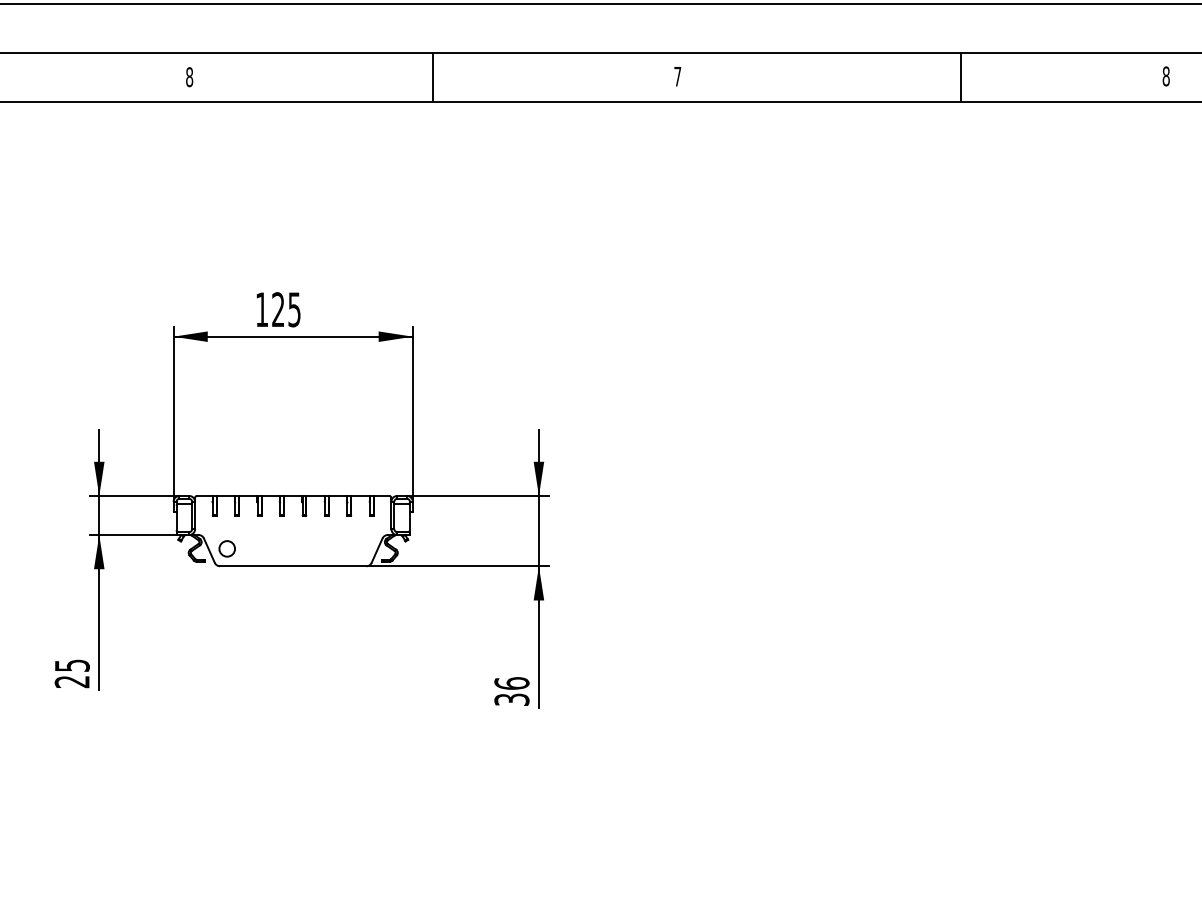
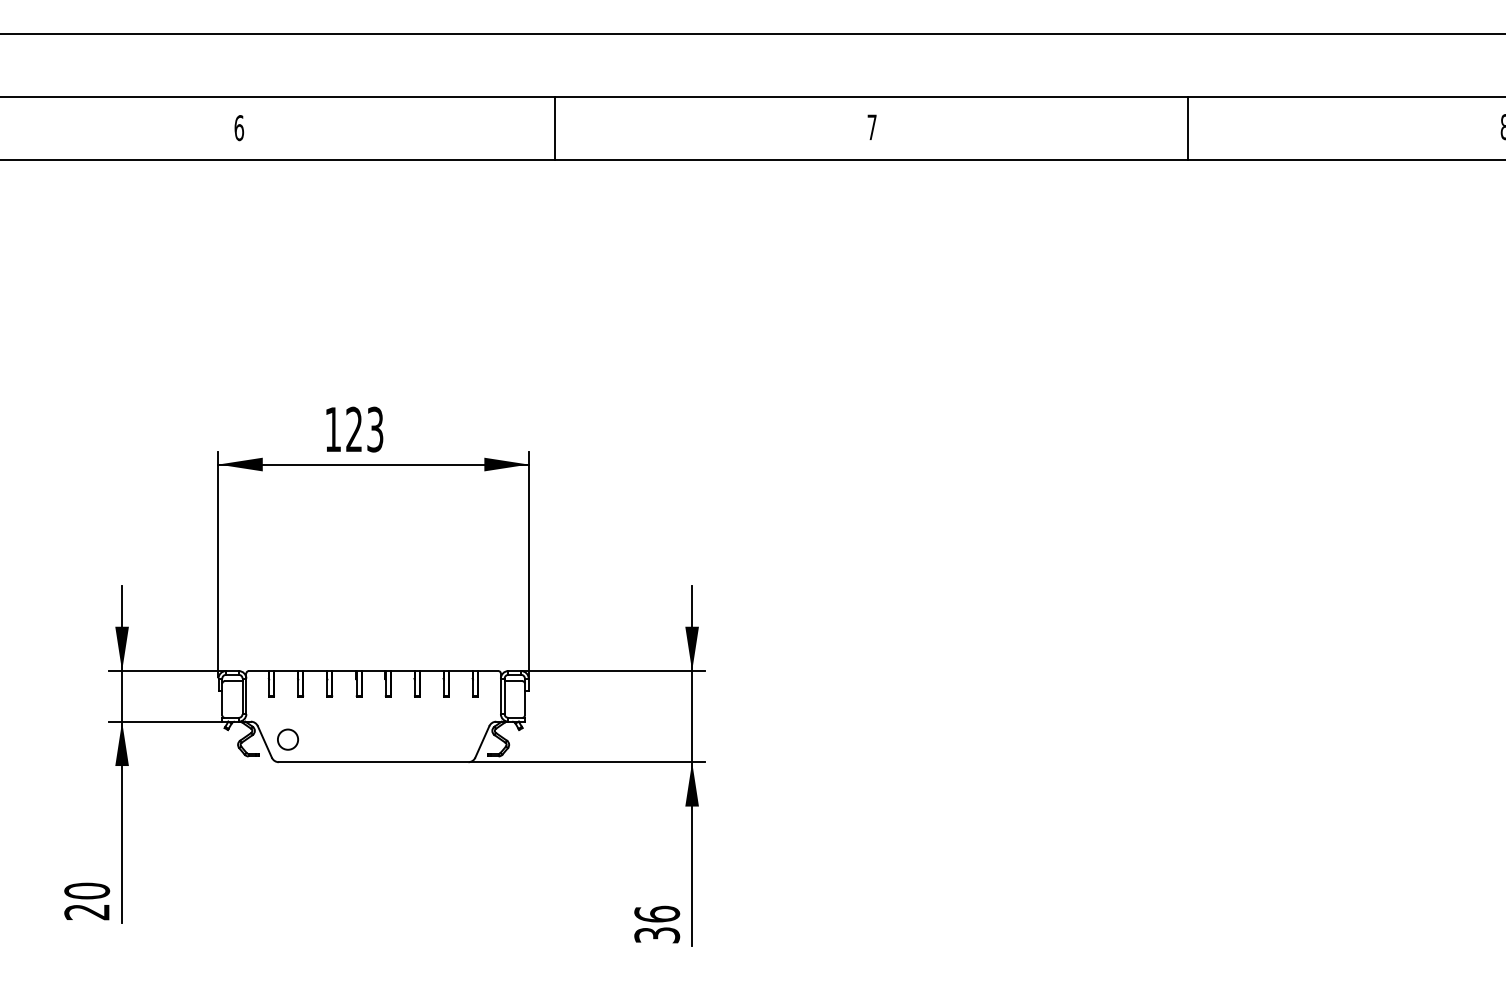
text: (189, 76) -> (239, 127), 8 -> 6
line: (960, 77) -> (1188, 128), moved
text: (294, 309) -> (375, 429), 125 -> 123
text: (71, 665) -> (86, 890), 25 -> 20

